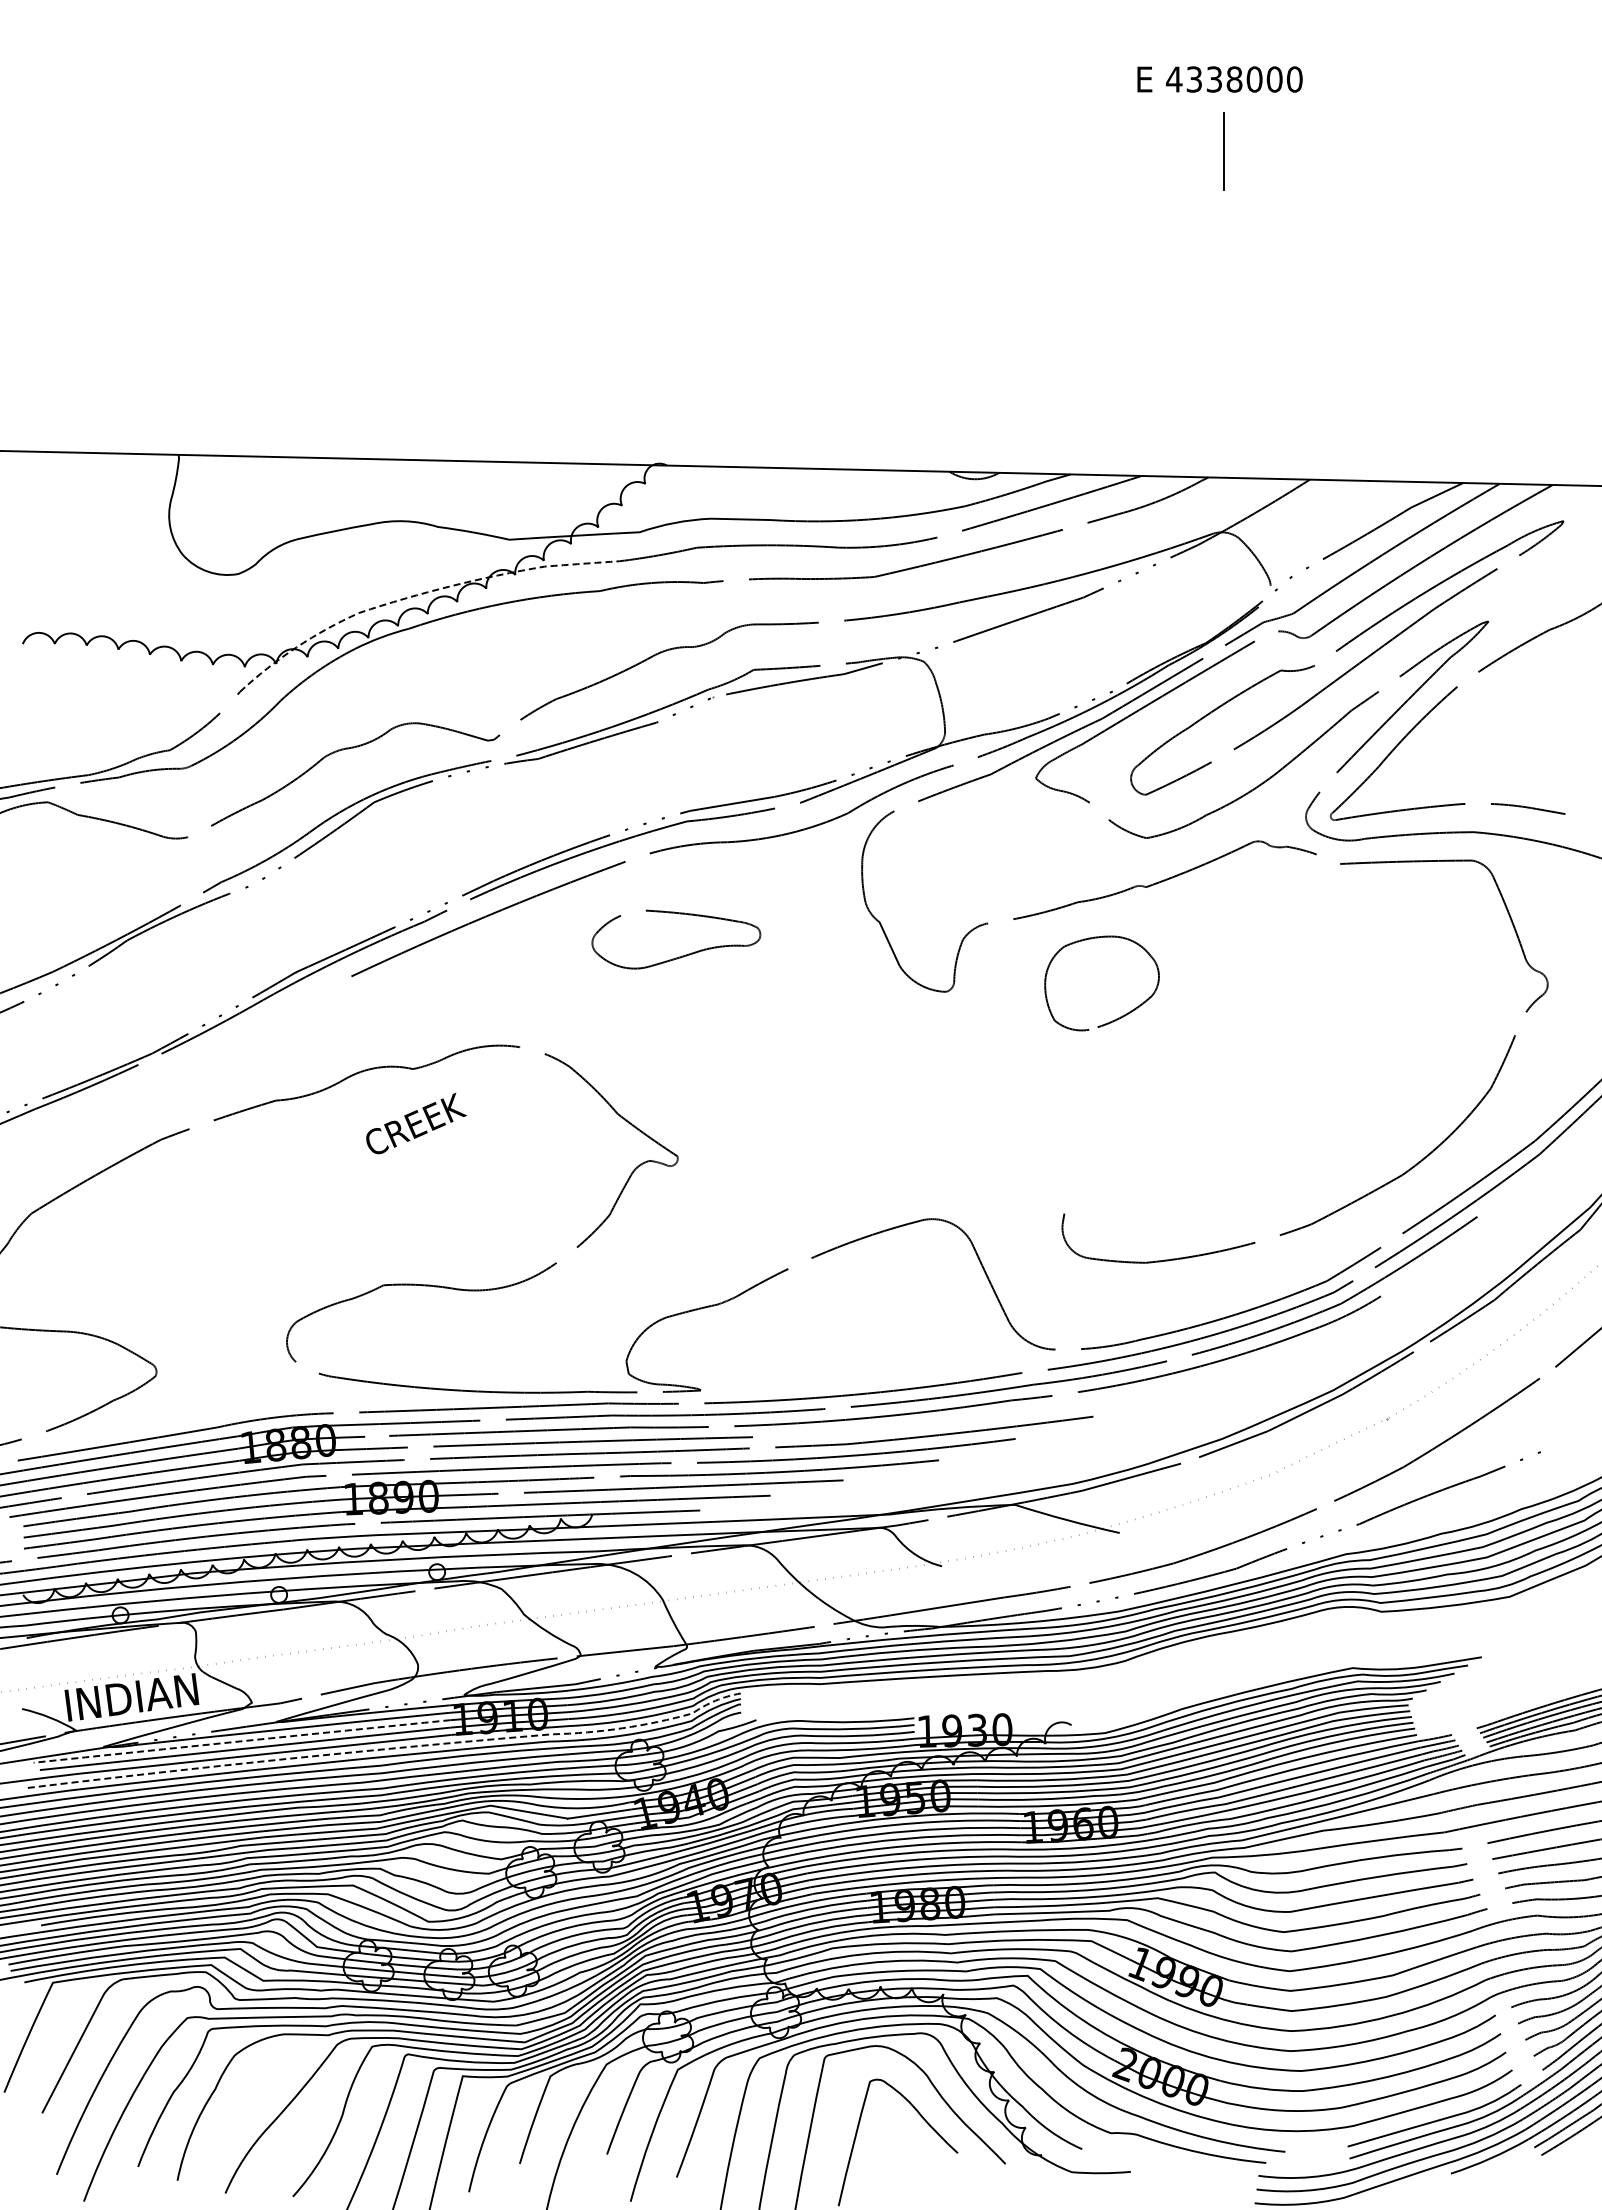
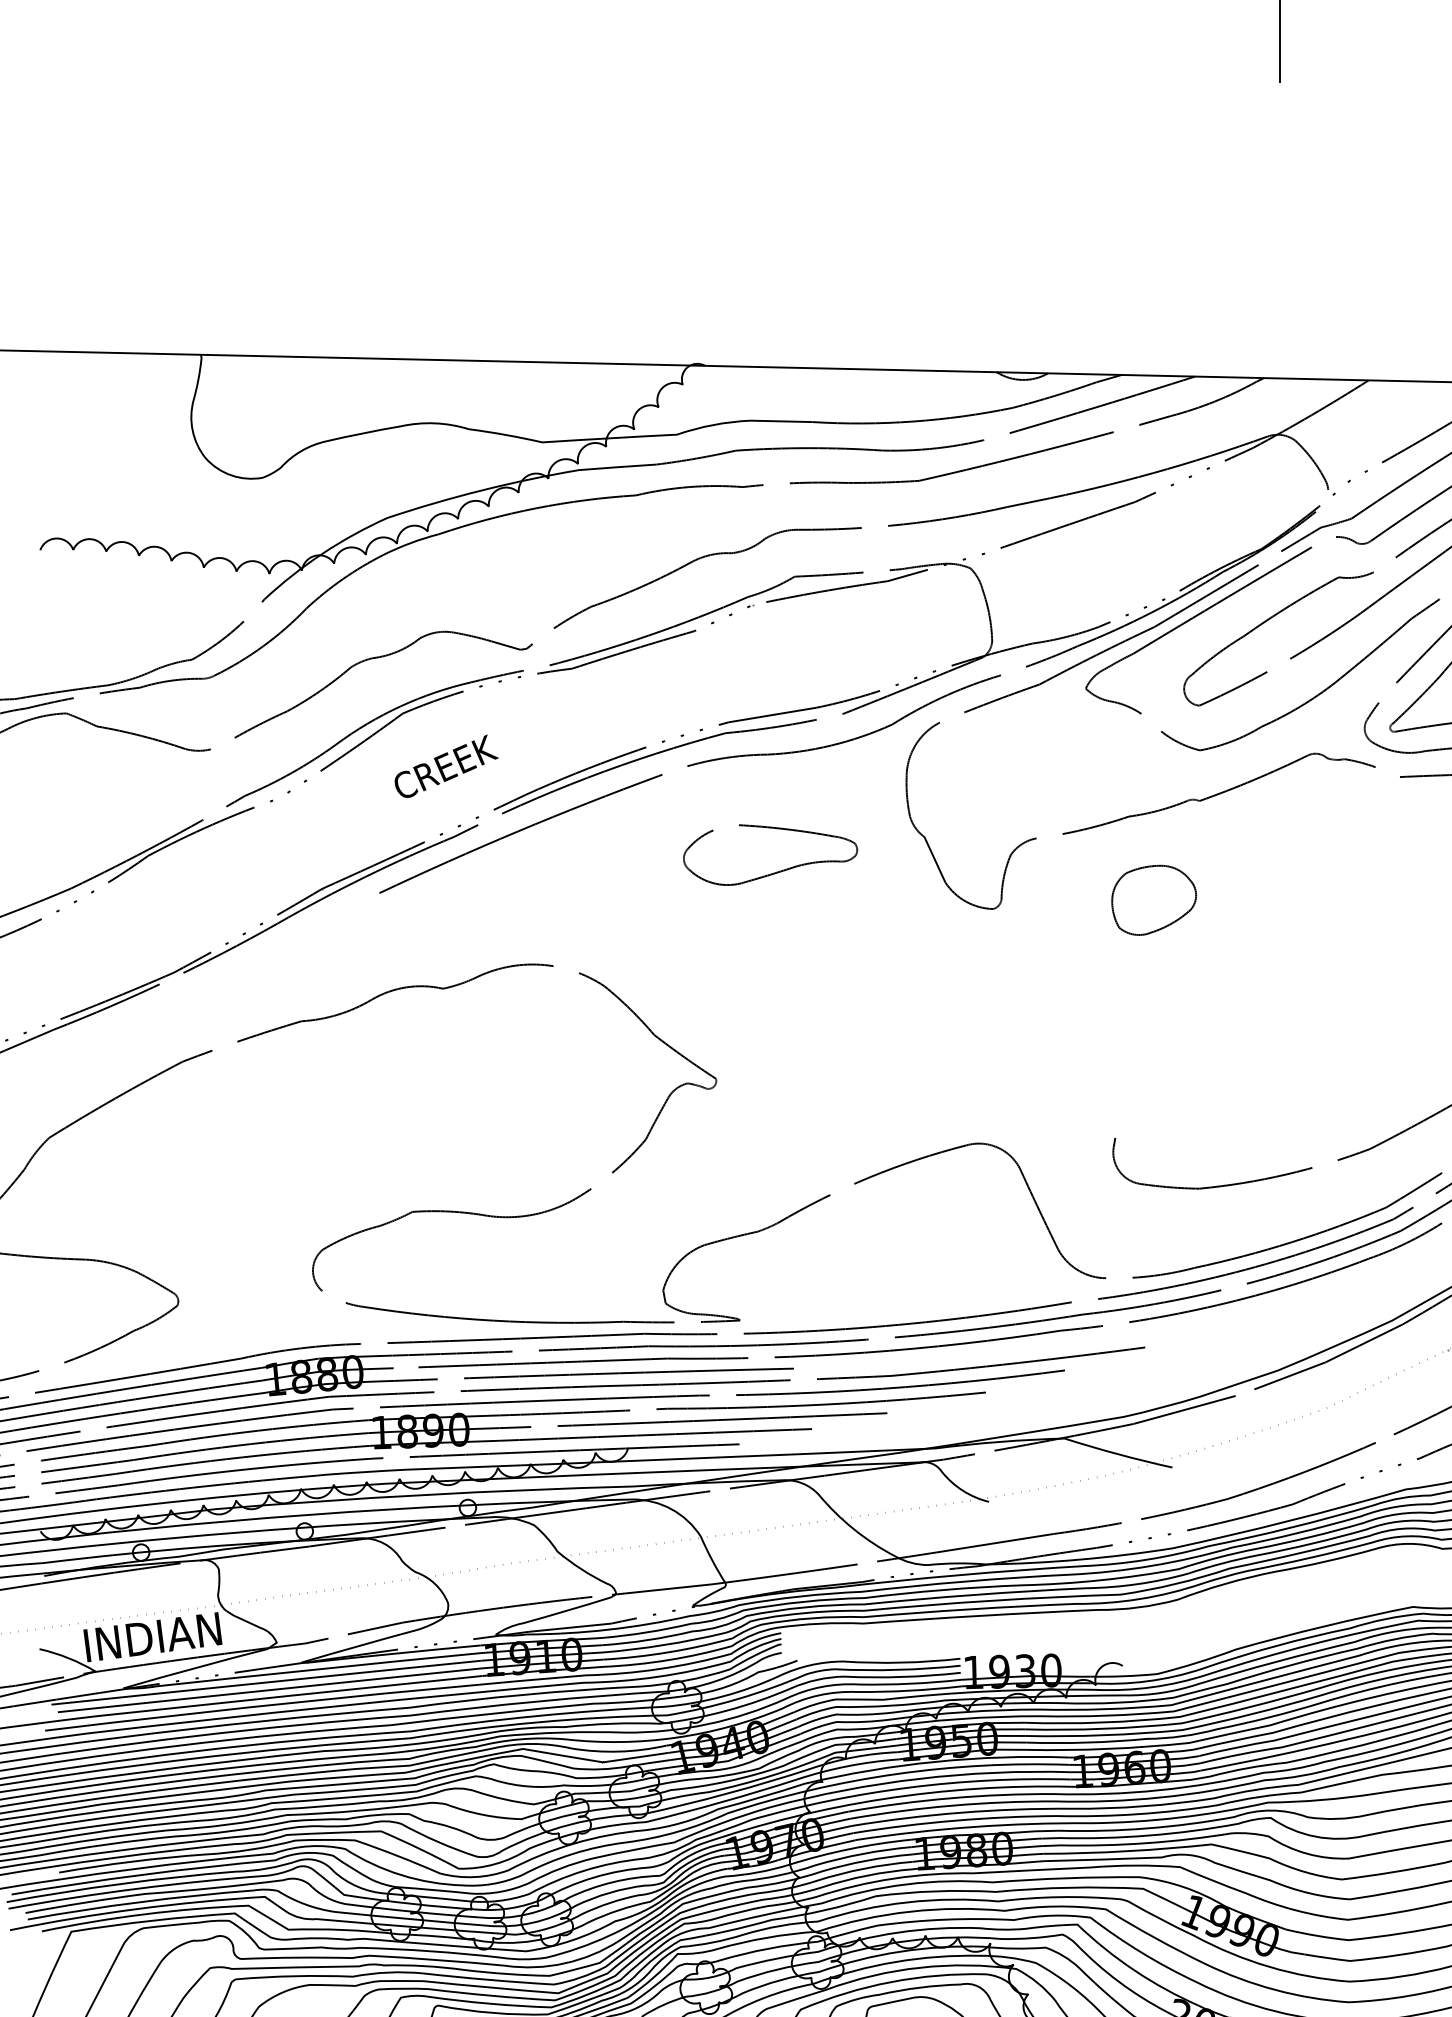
line: (418, 594) -> (448, 498), dashed -> solid
part: (682, 955) -> (776, 871), moved
part: (1101, 983) -> (1153, 900), size x0.71
text: (416, 1123) -> (446, 766), moved
line: (241, 1741) -> (265, 1682), dashed -> solid
line: (395, 1748) -> (424, 1689), dashed -> solid

